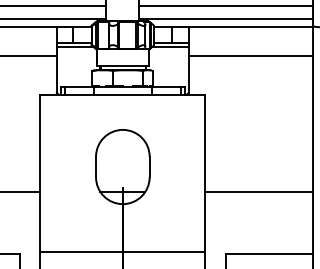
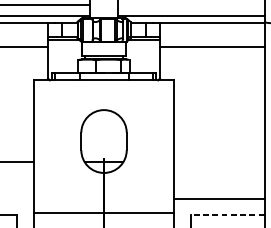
line: (225, 6) -> (190, 5), removed
line: (258, 191) -> (218, 198), moved
line: (268, 253) -> (227, 214), solid -> dashed

